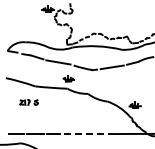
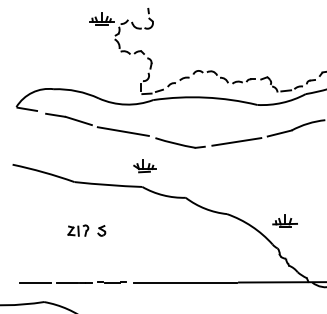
part: (28, 102) -> (85, 230), moved
line: (88, 134) -> (186, 283), dashed -> solid

